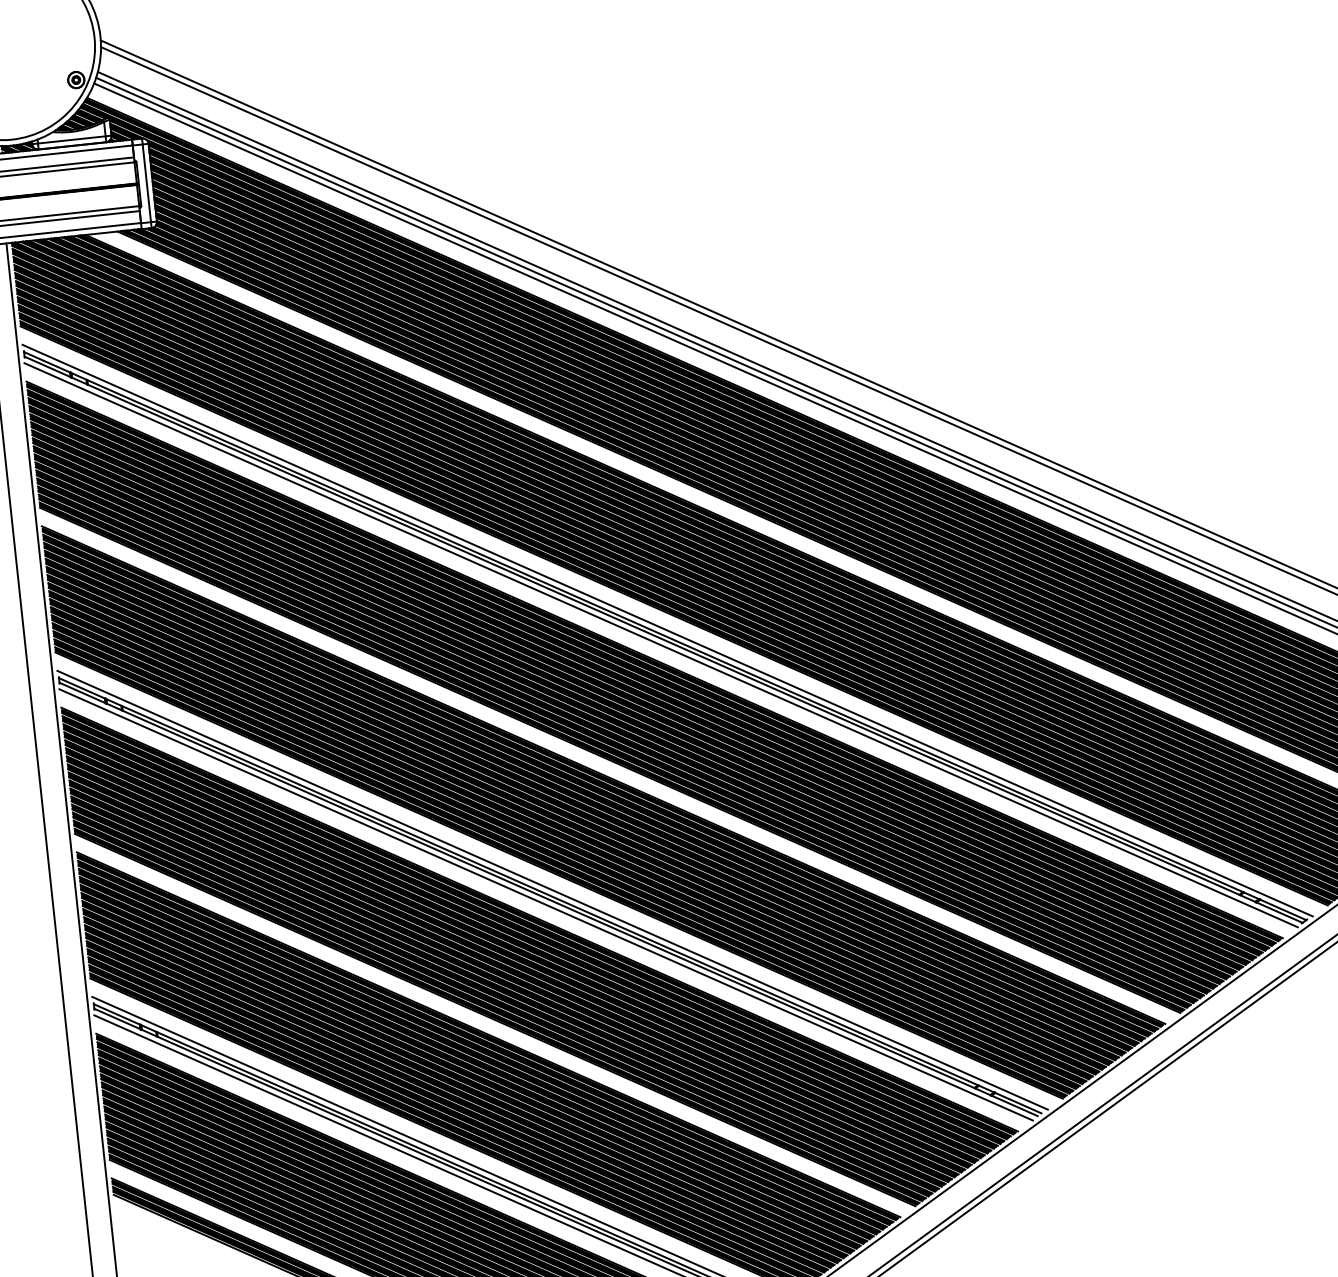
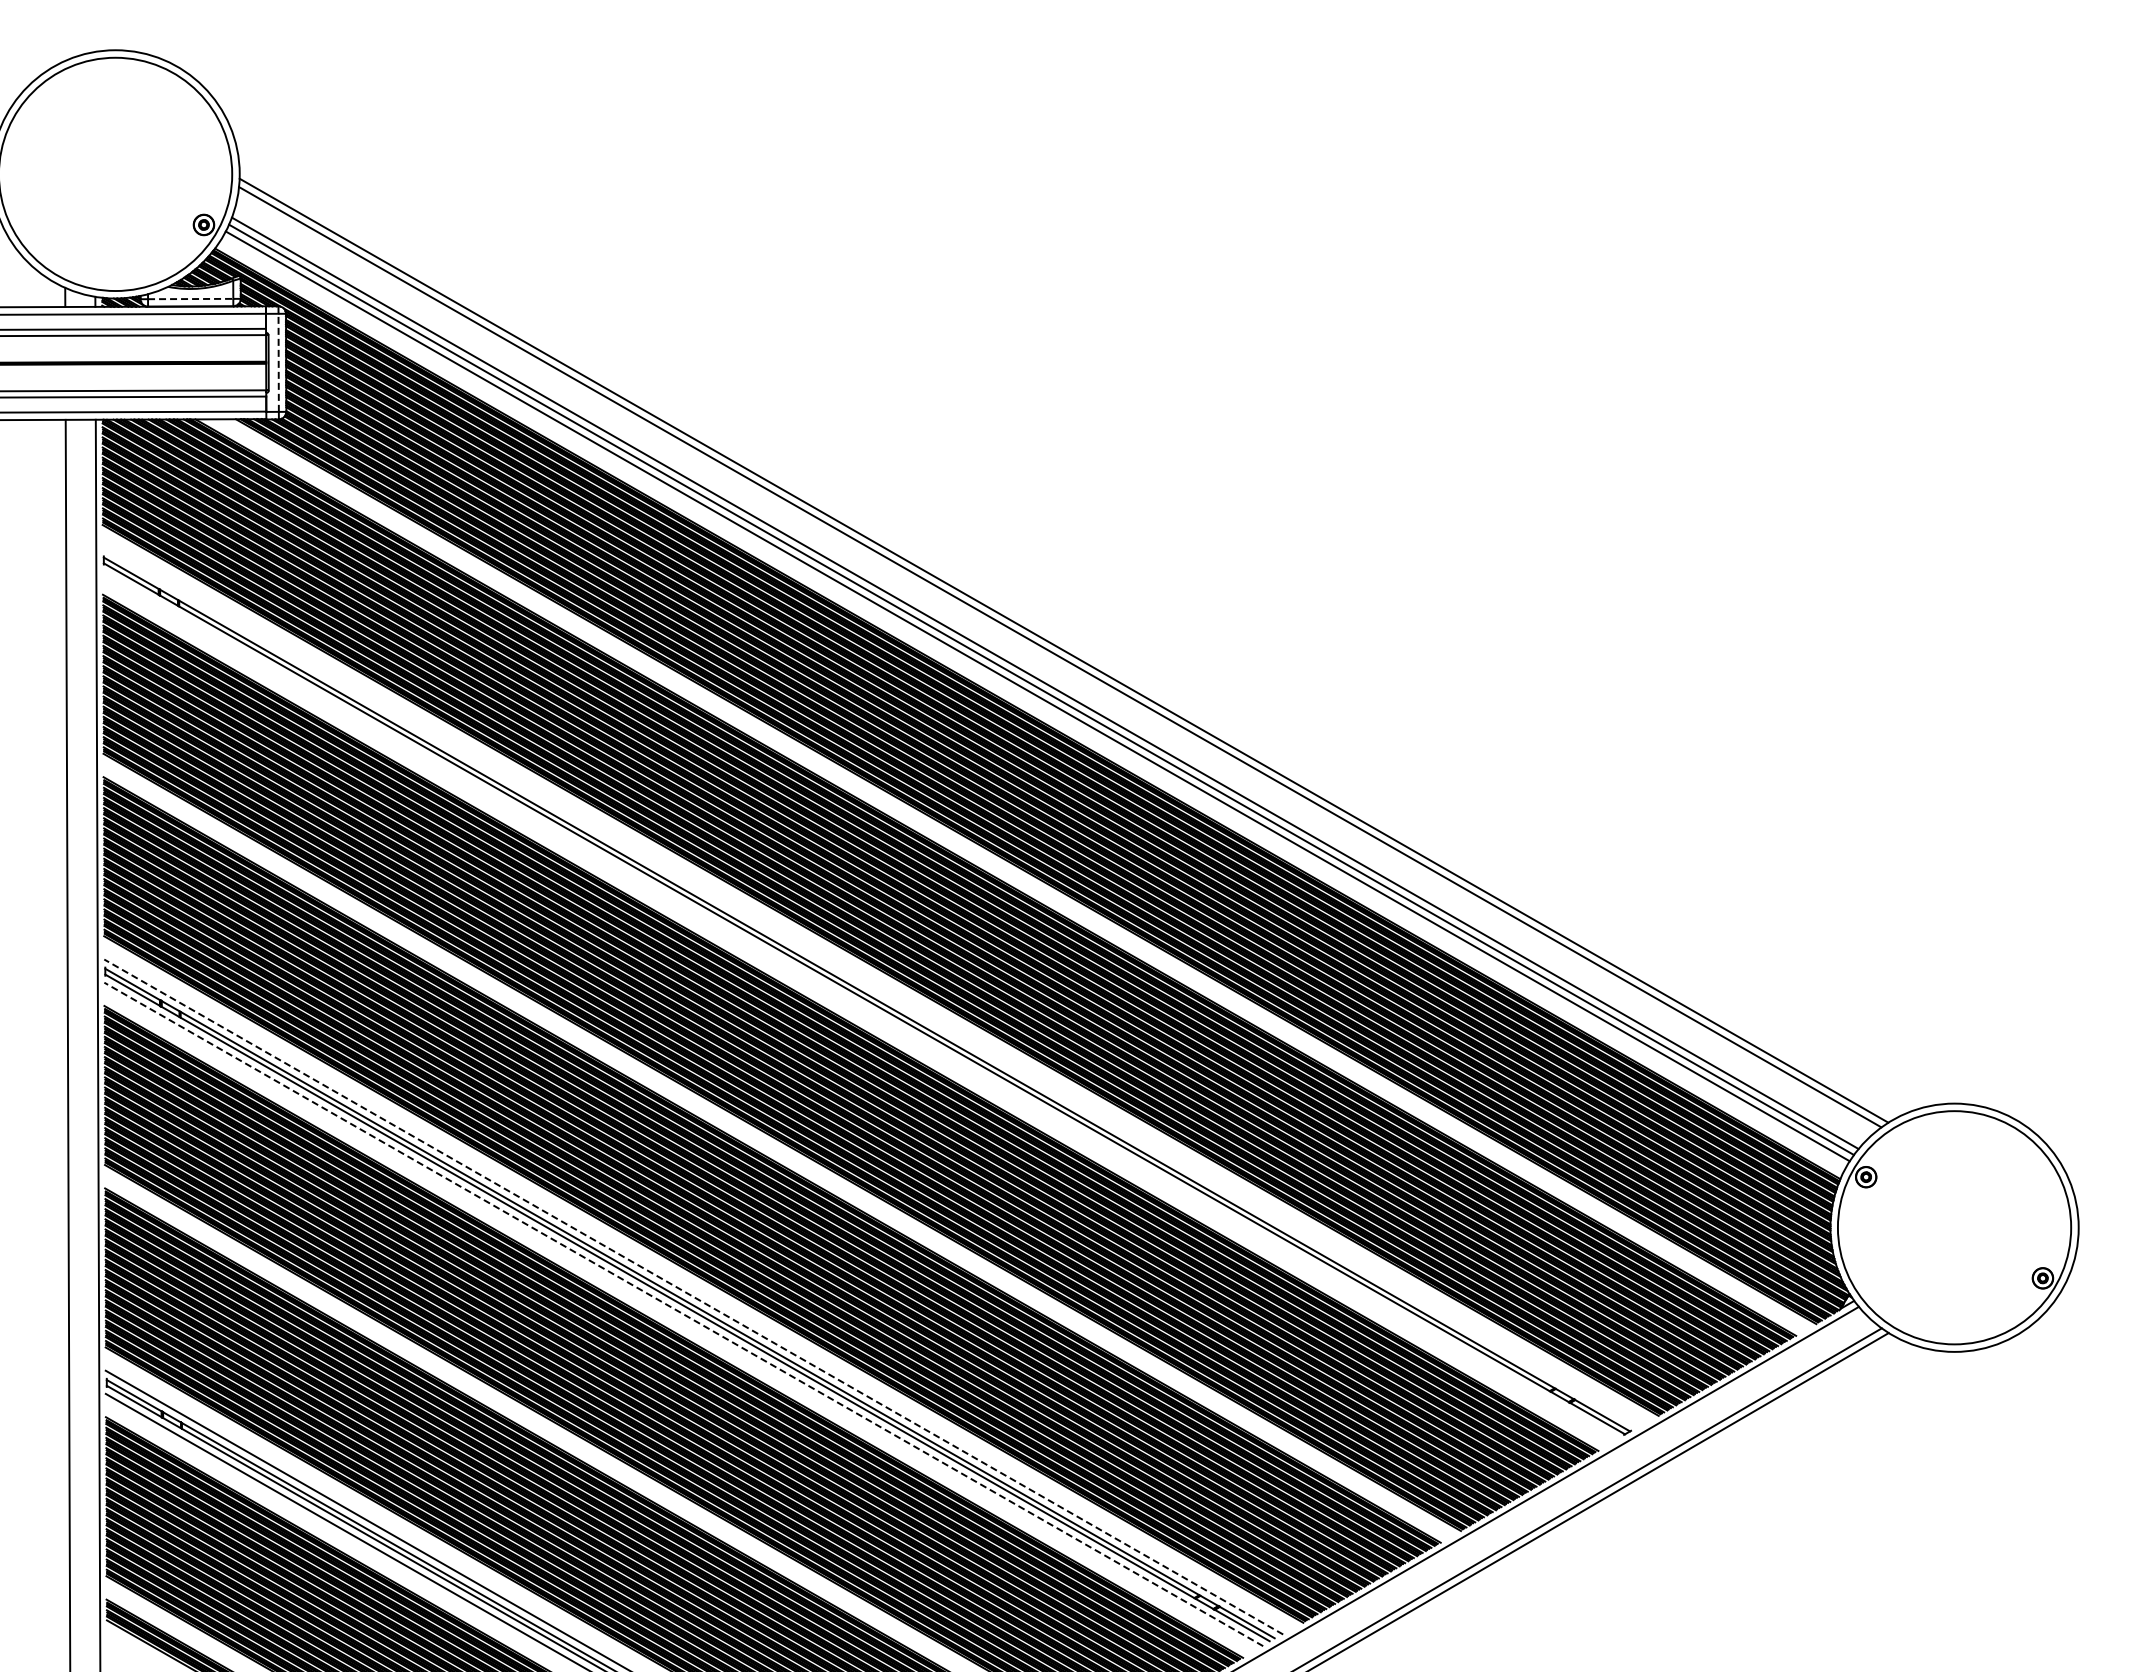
line: (71, 140) -> (190, 299), solid -> dashed
line: (146, 183) -> (278, 362), solid -> dashed
line: (667, 630) -> (870, 987), removed
line: (661, 645) -> (860, 1005), removed
line: (552, 889) -> (693, 1296), solid -> dashed
line: (545, 904) -> (683, 1314), solid -> dashed

